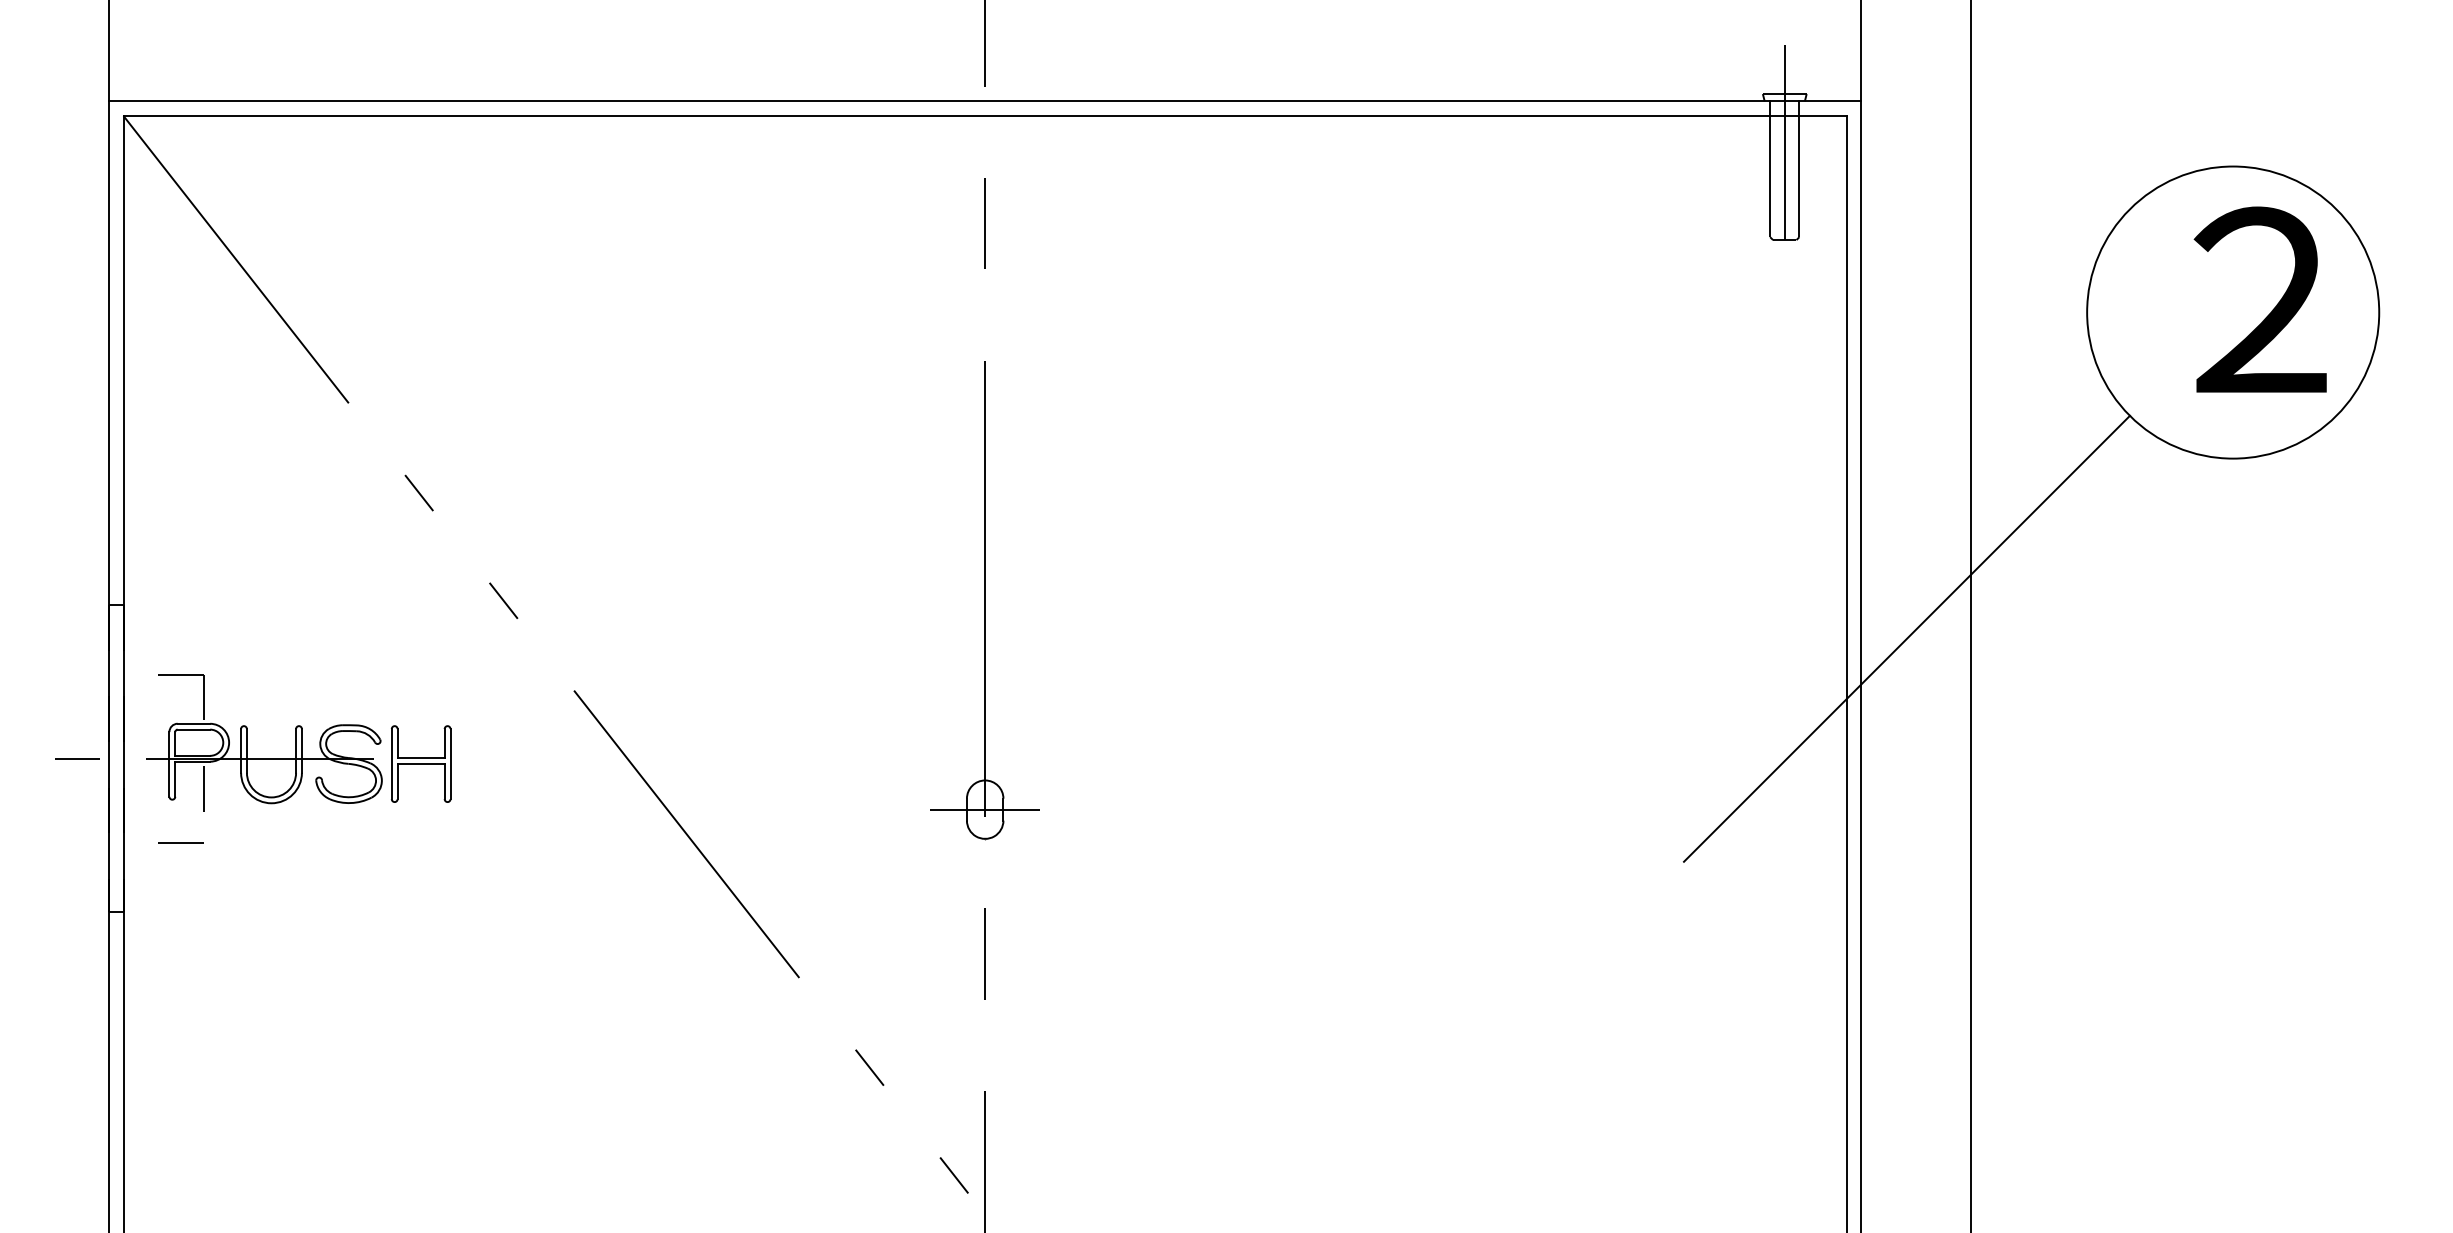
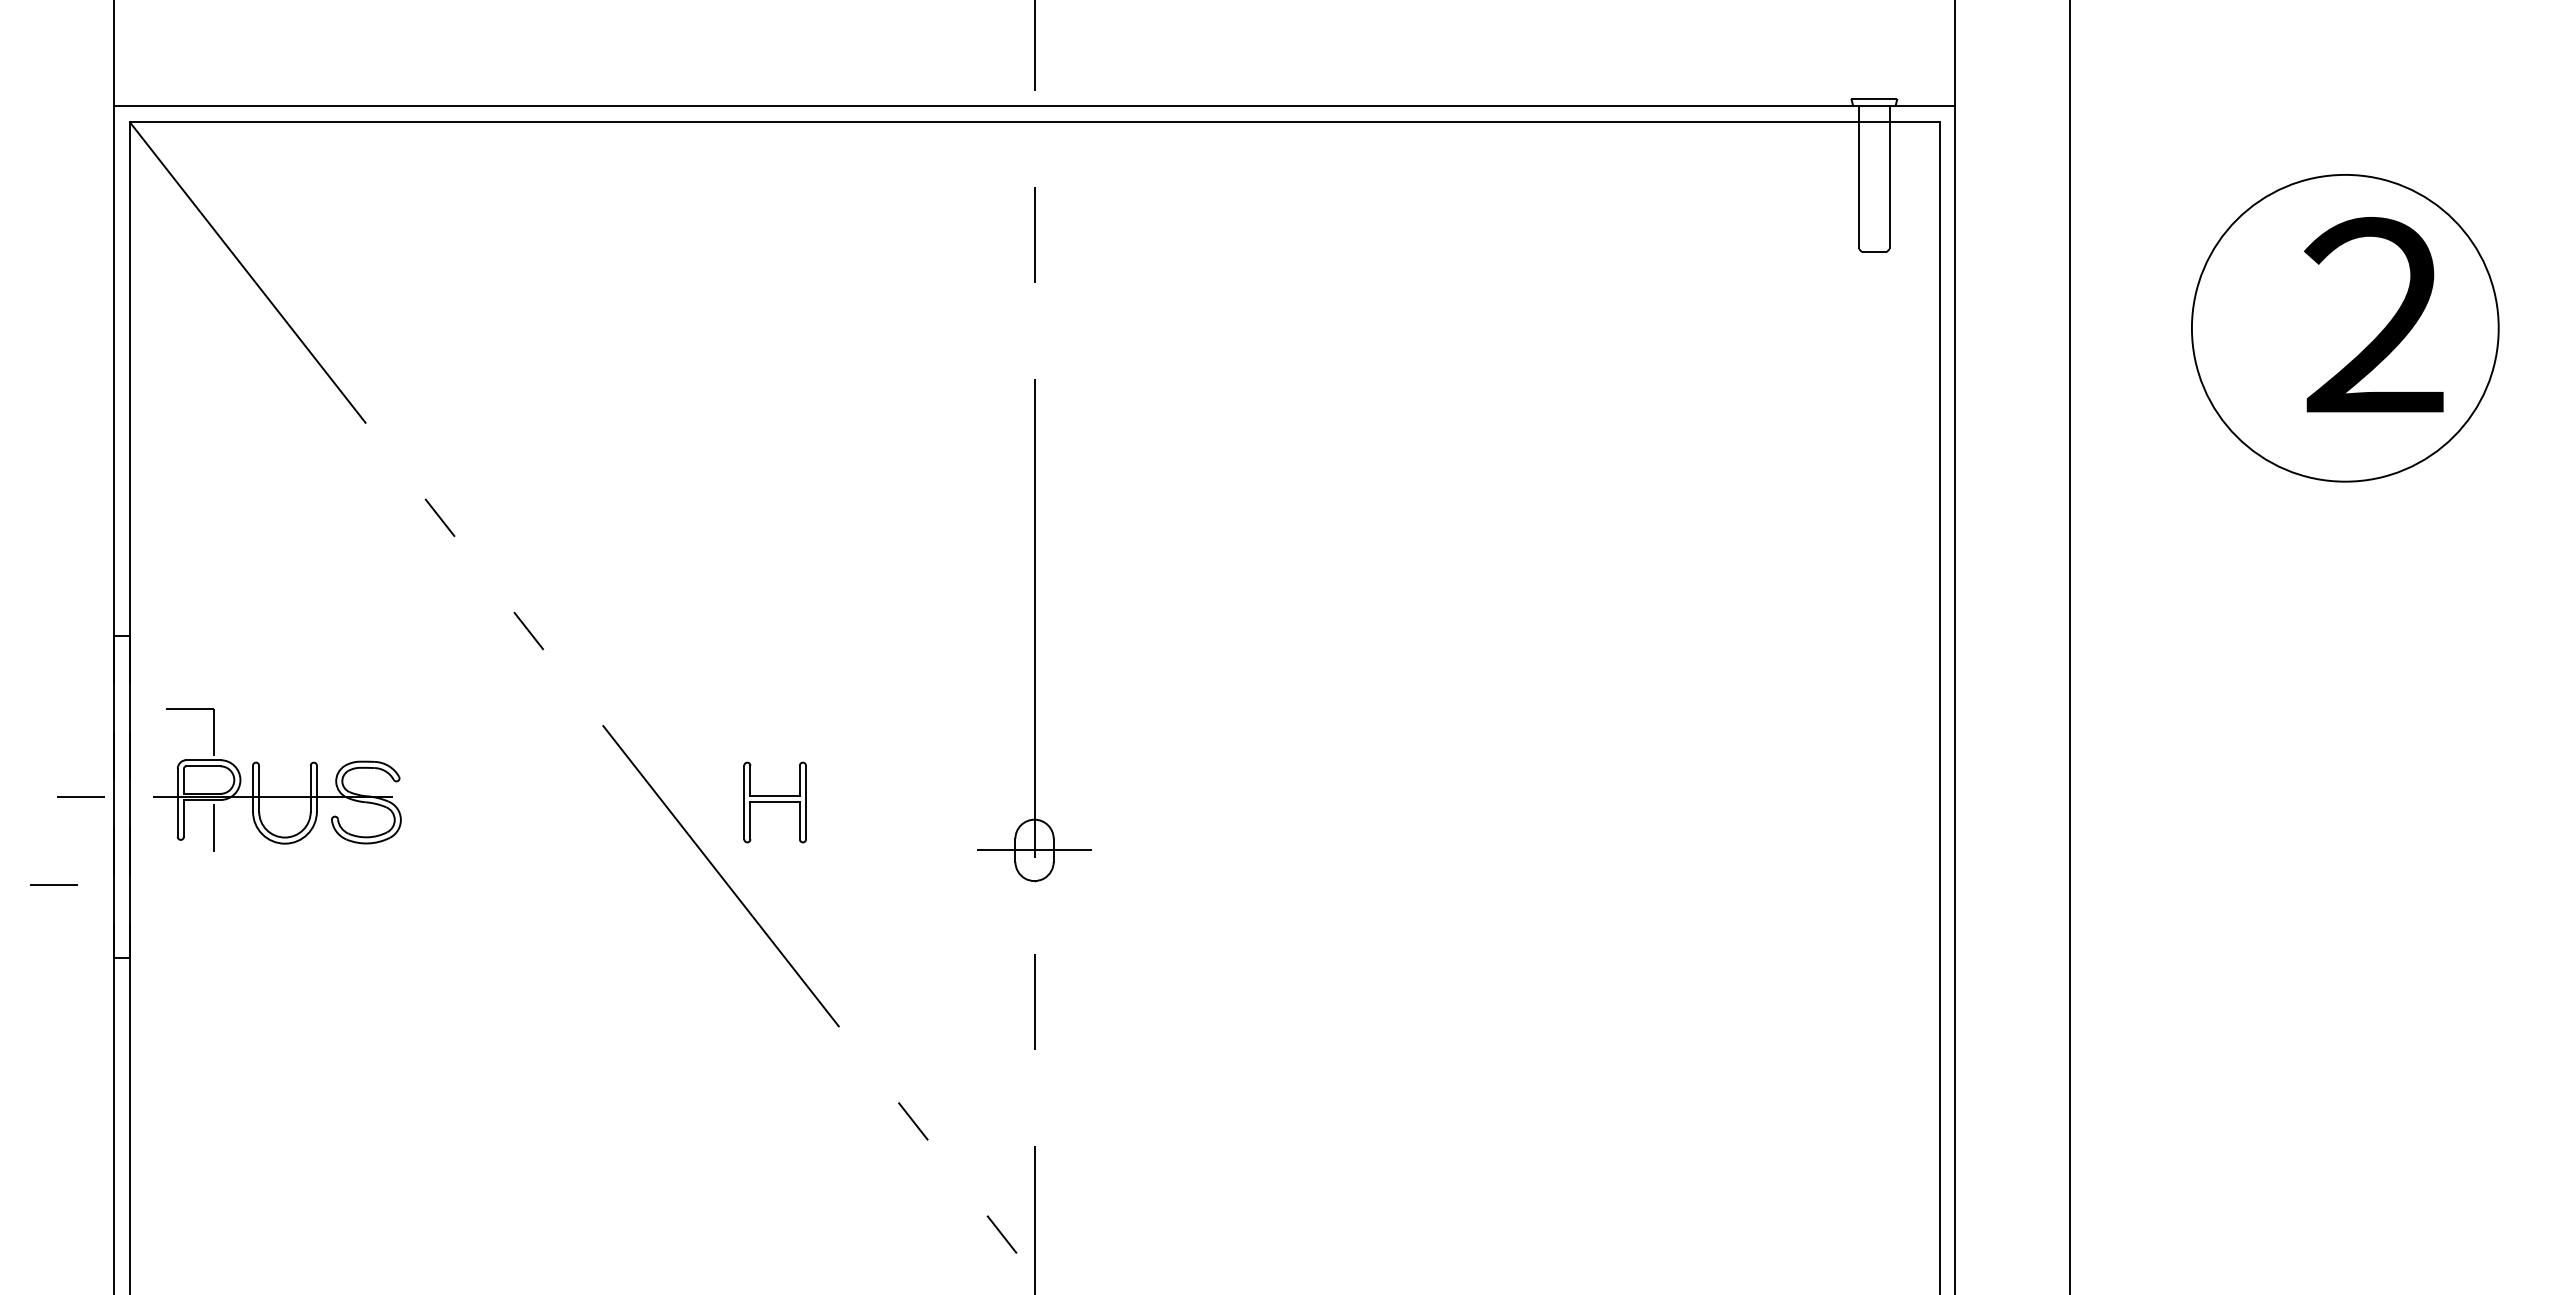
line: (1784, 142) -> (1874, 149), removed
line: (1906, 638) -> (2002, 670), removed
part: (420, 764) -> (774, 802), moved
line: (180, 842) -> (53, 884), moved

